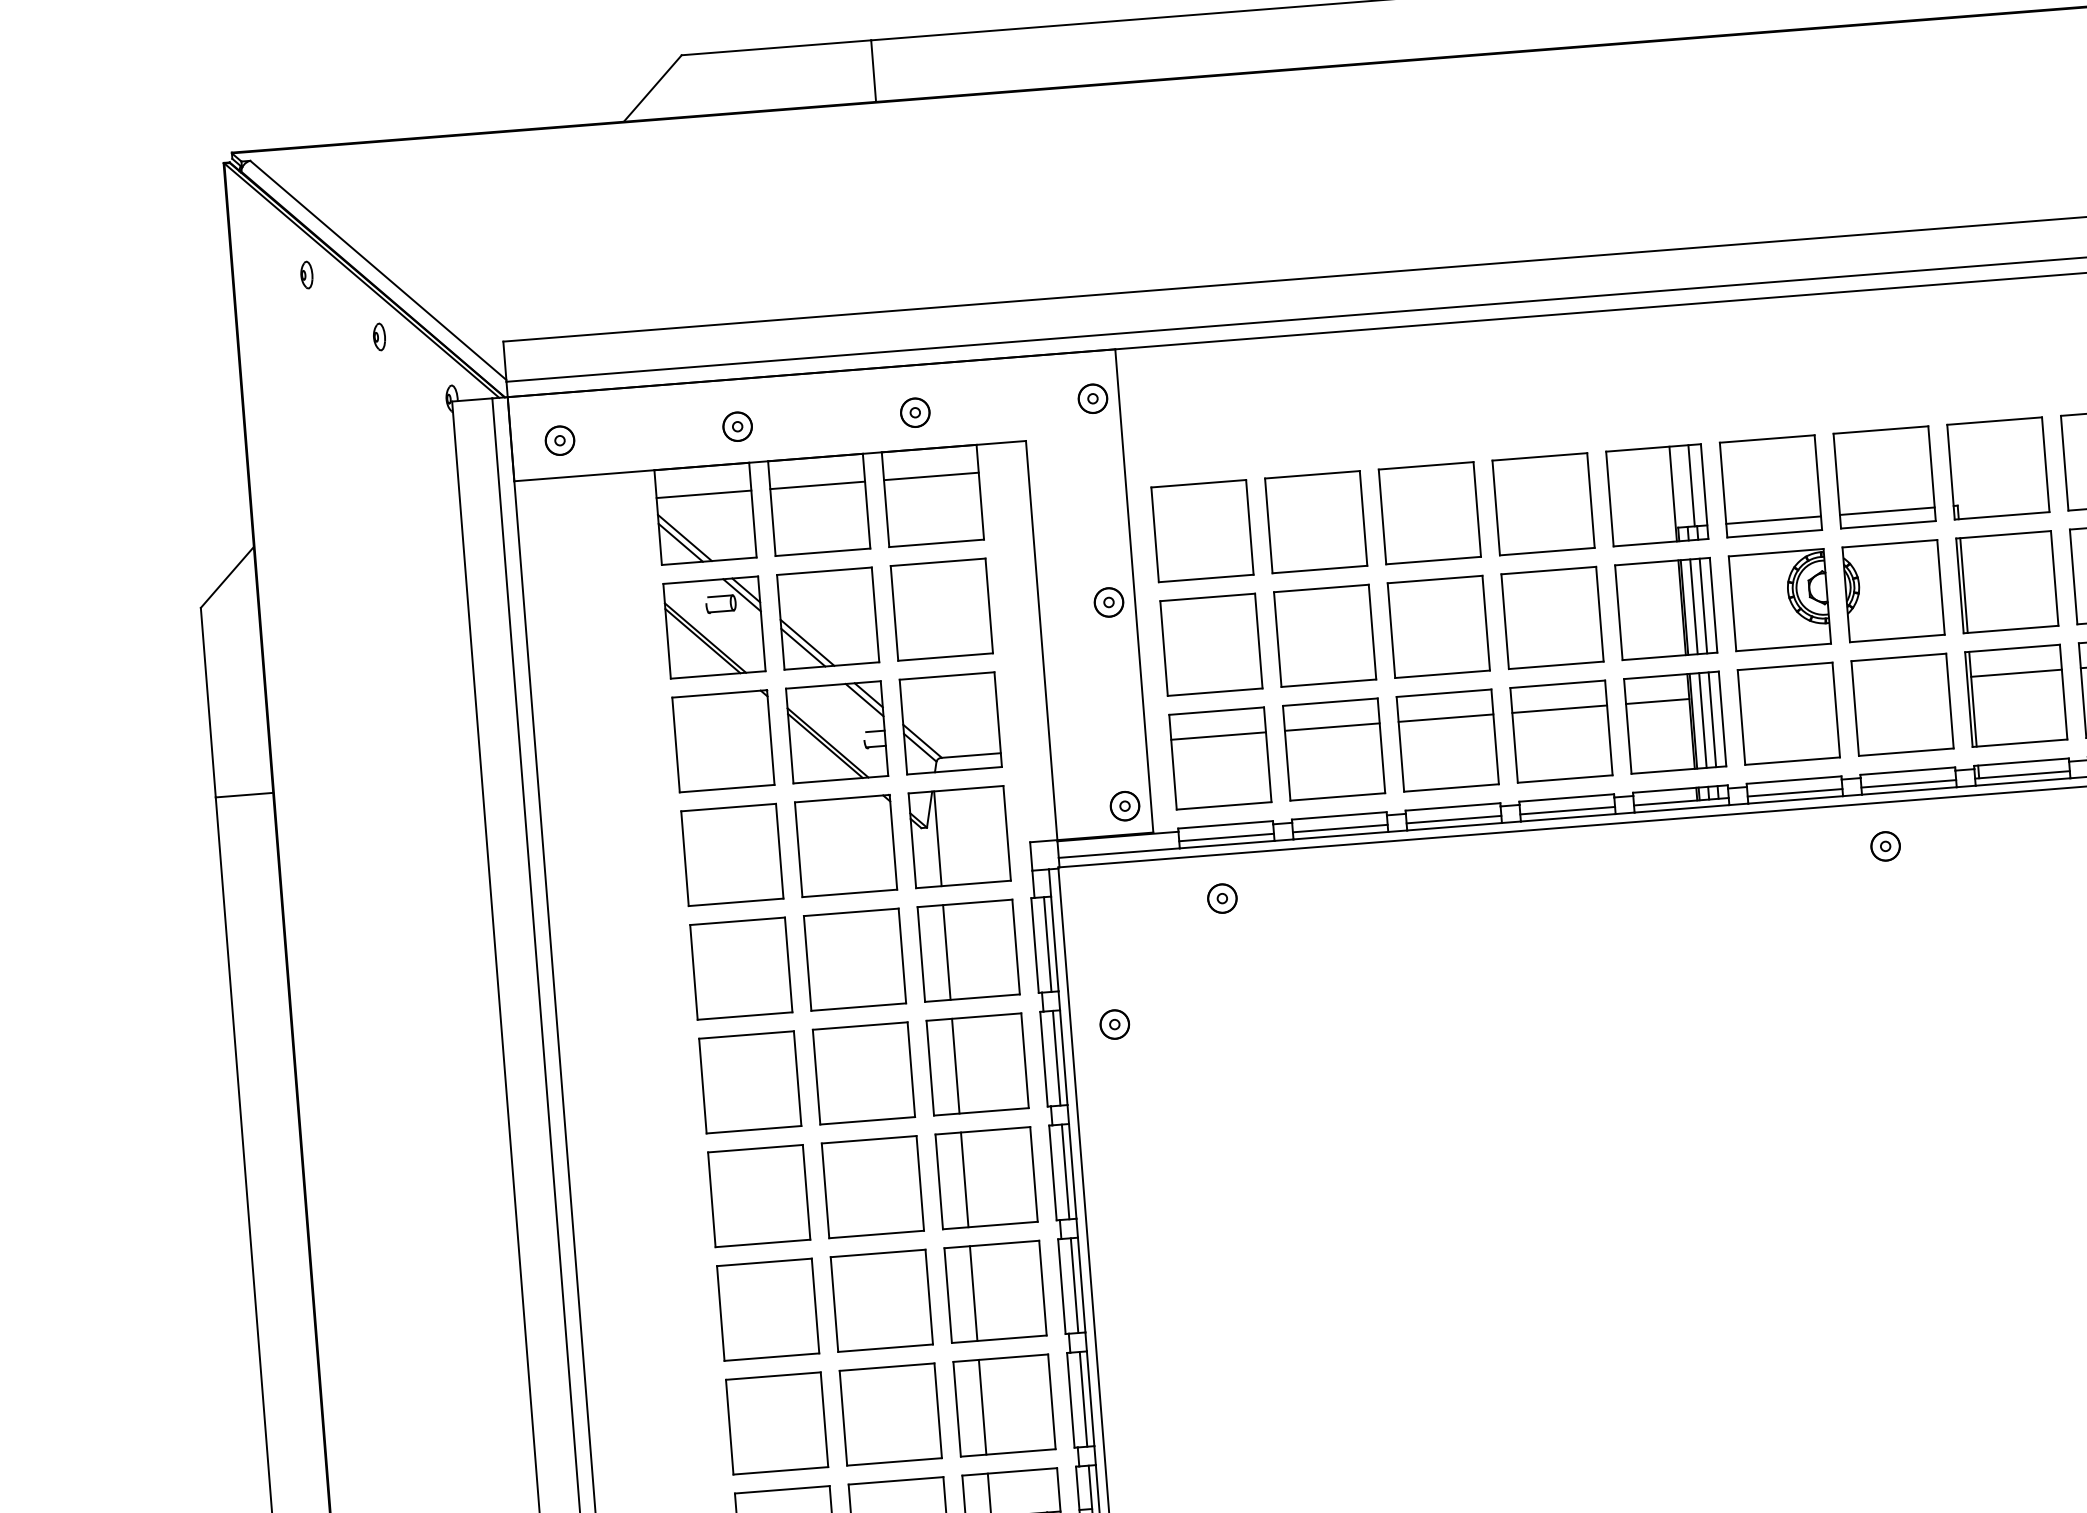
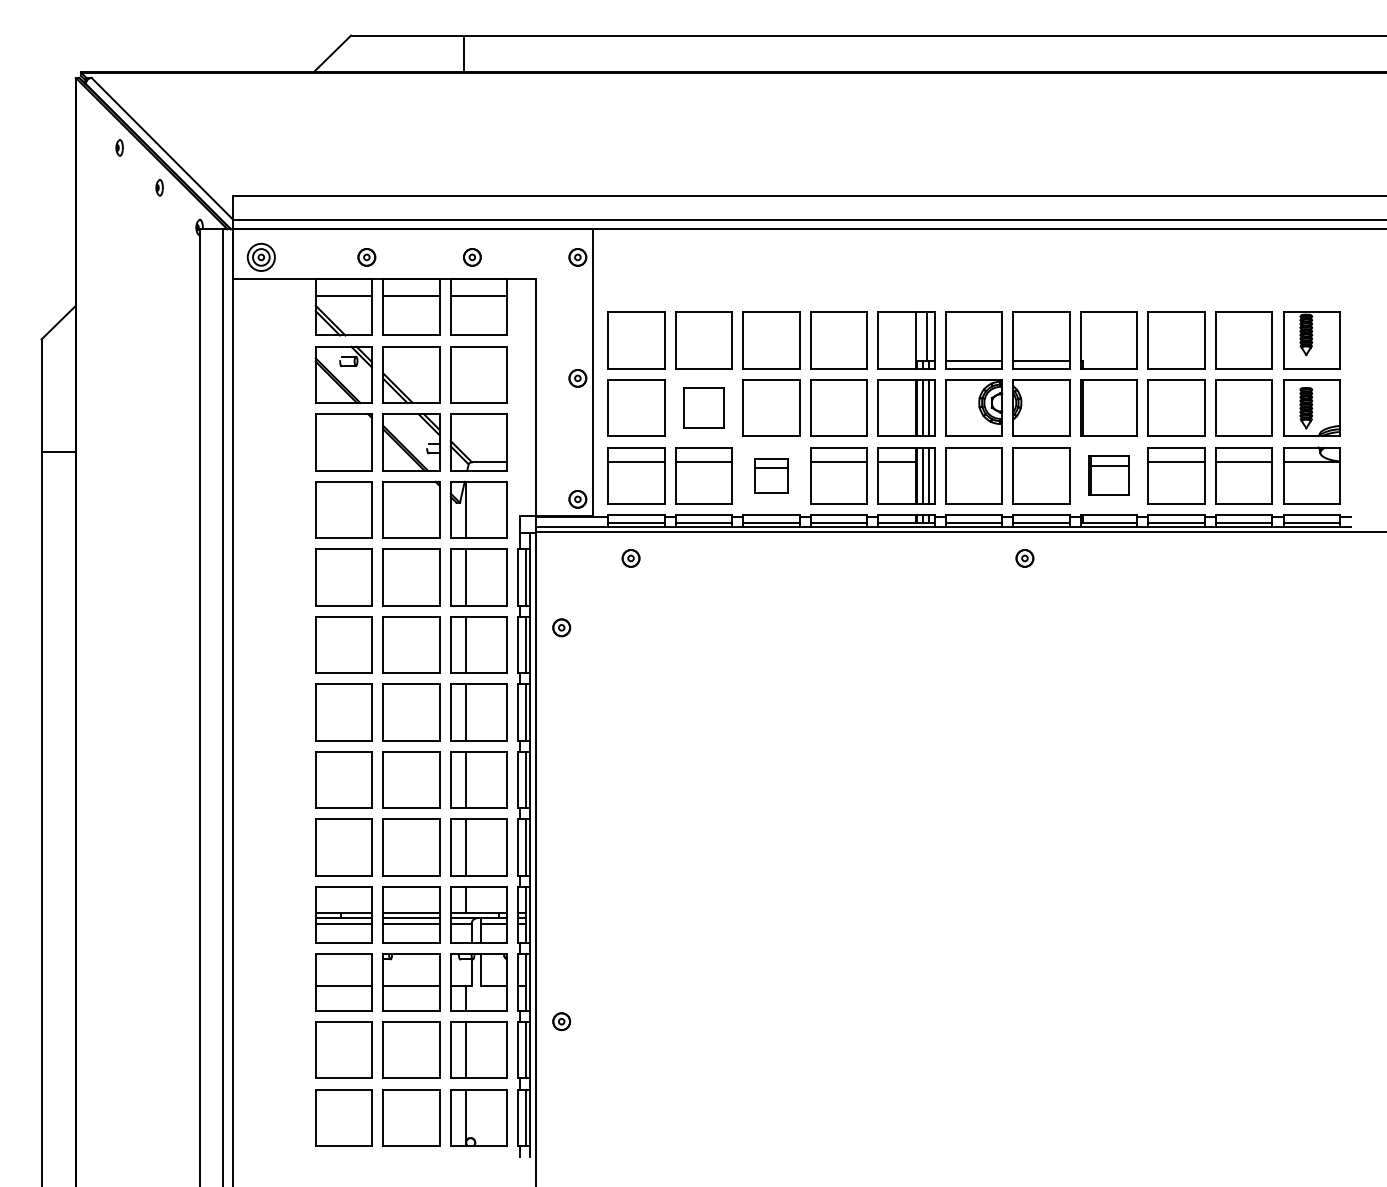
circle: (558, 439) -> (260, 256), size x1.6
part: (1324, 634) -> (703, 407), size x0.7
part: (2015, 695) -> (1108, 475), size x0.7
part: (1447, 740) -> (771, 475), size x0.6

